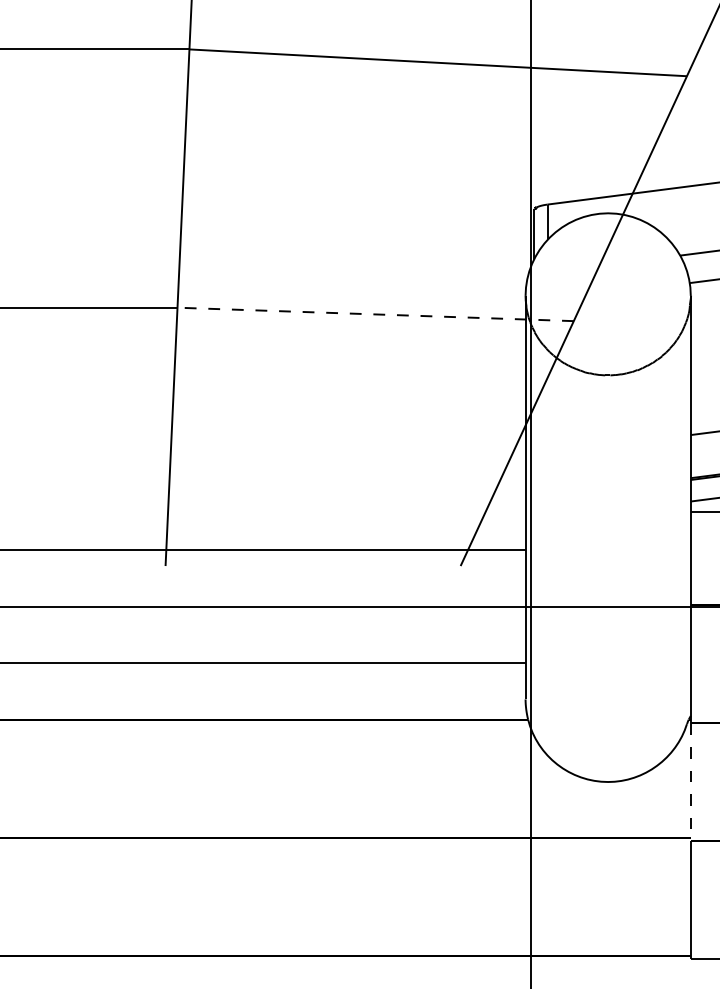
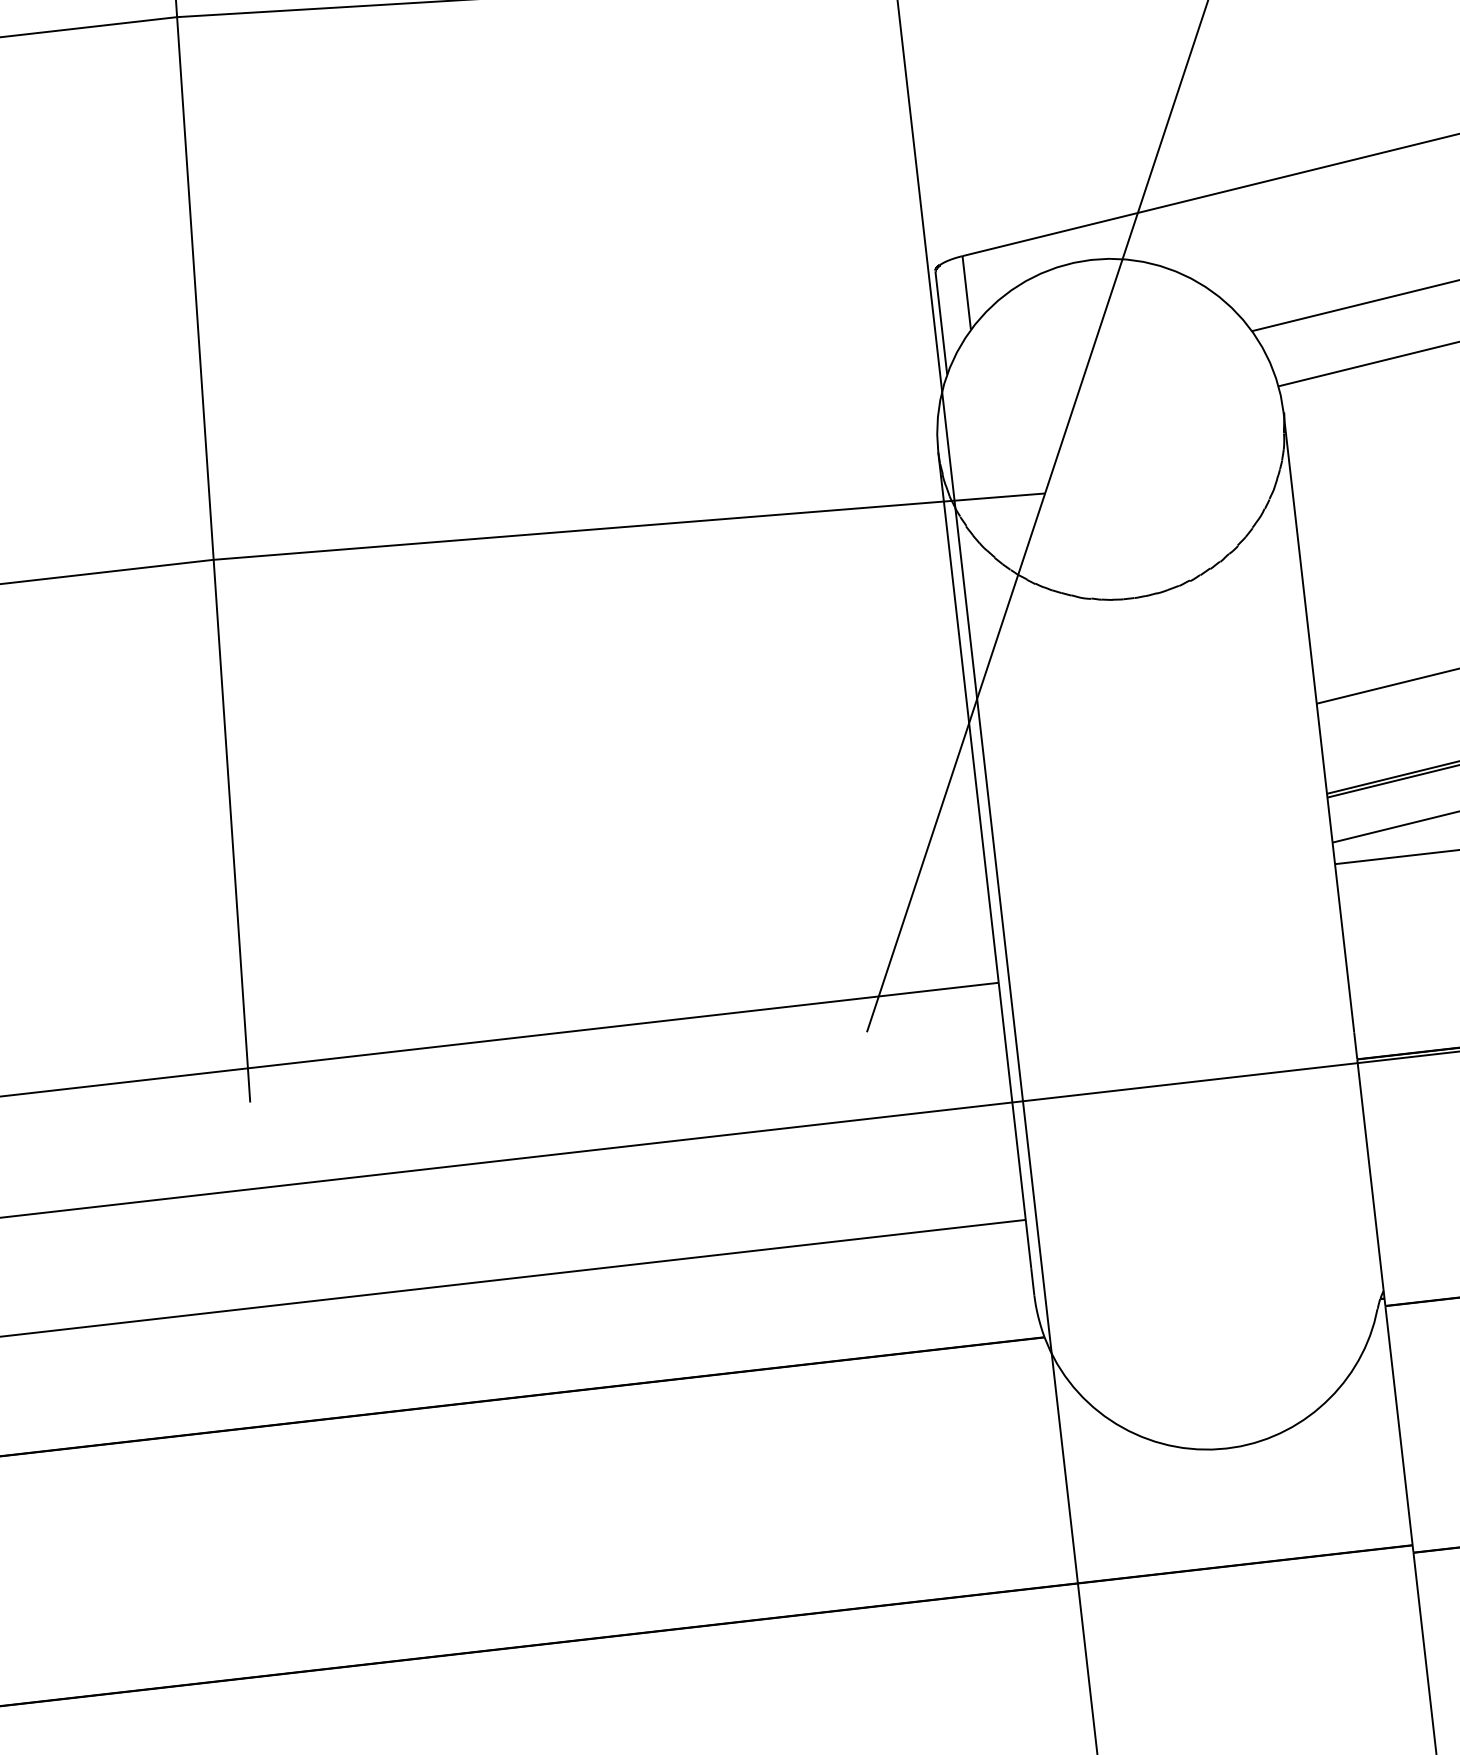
line: (375, 314) -> (629, 526), dashed -> solid
line: (690, 782) -> (1398, 1429), dashed -> solid

